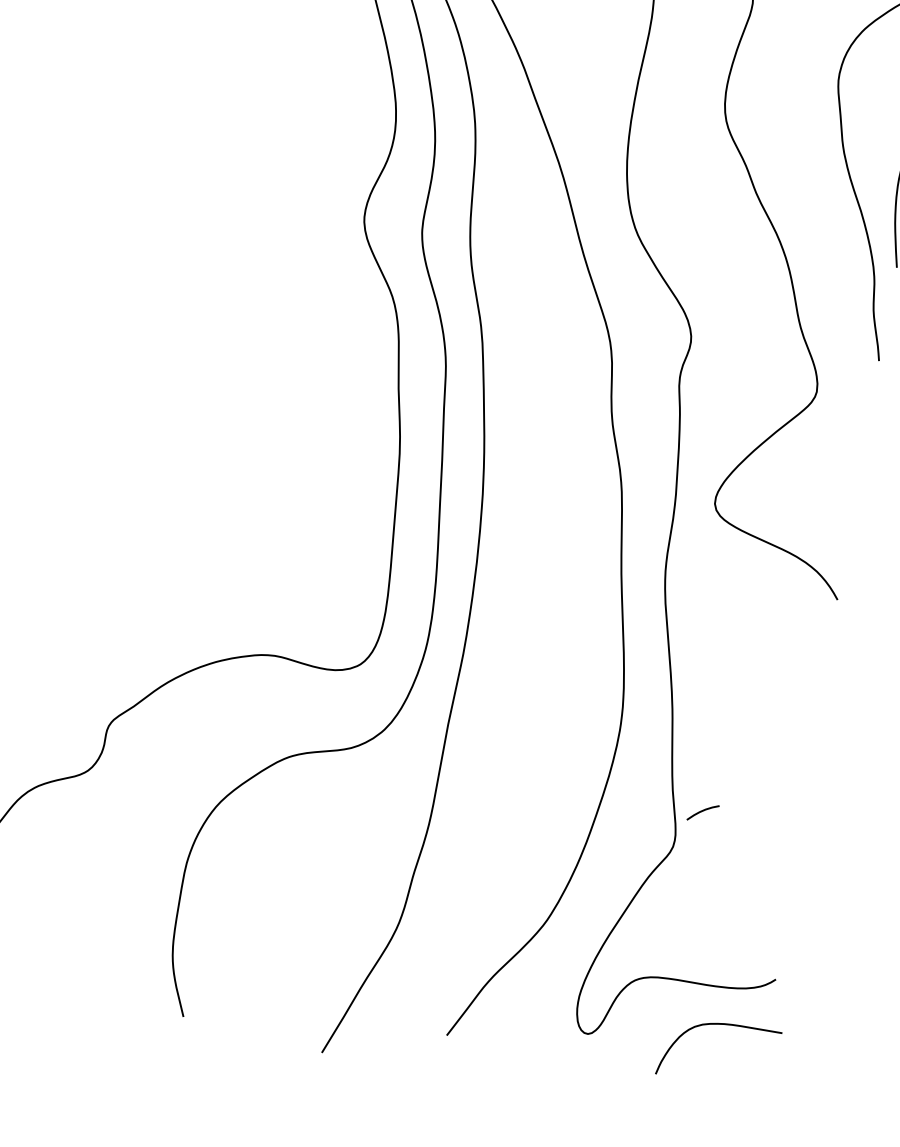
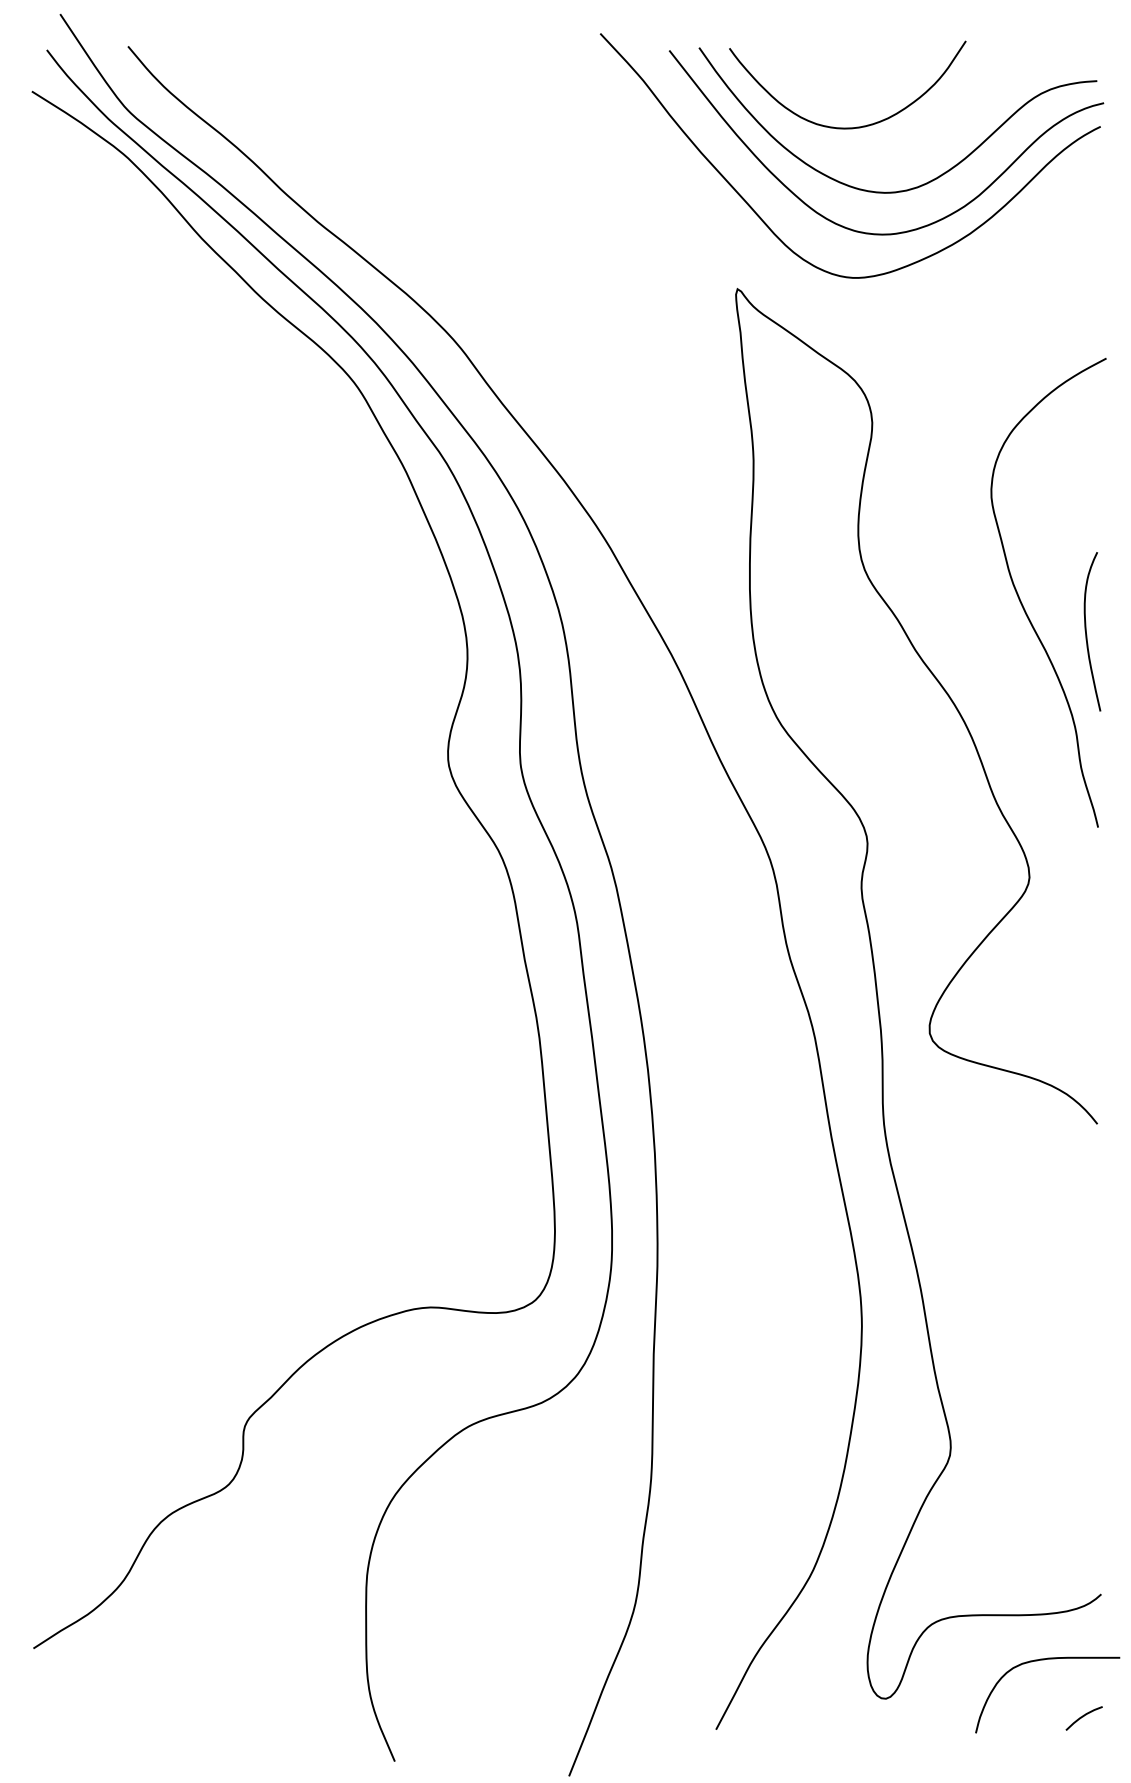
curve: (702, 811) -> (1083, 1717), moved

